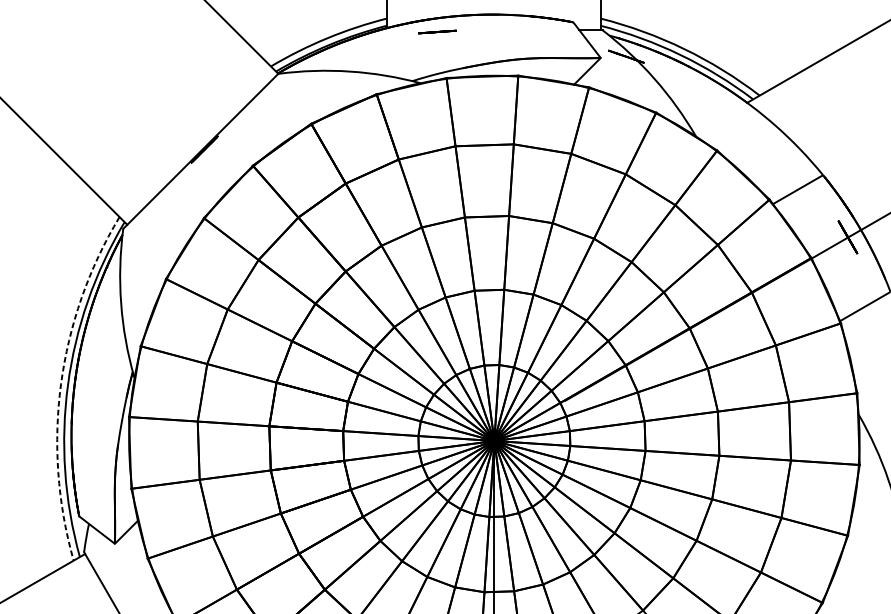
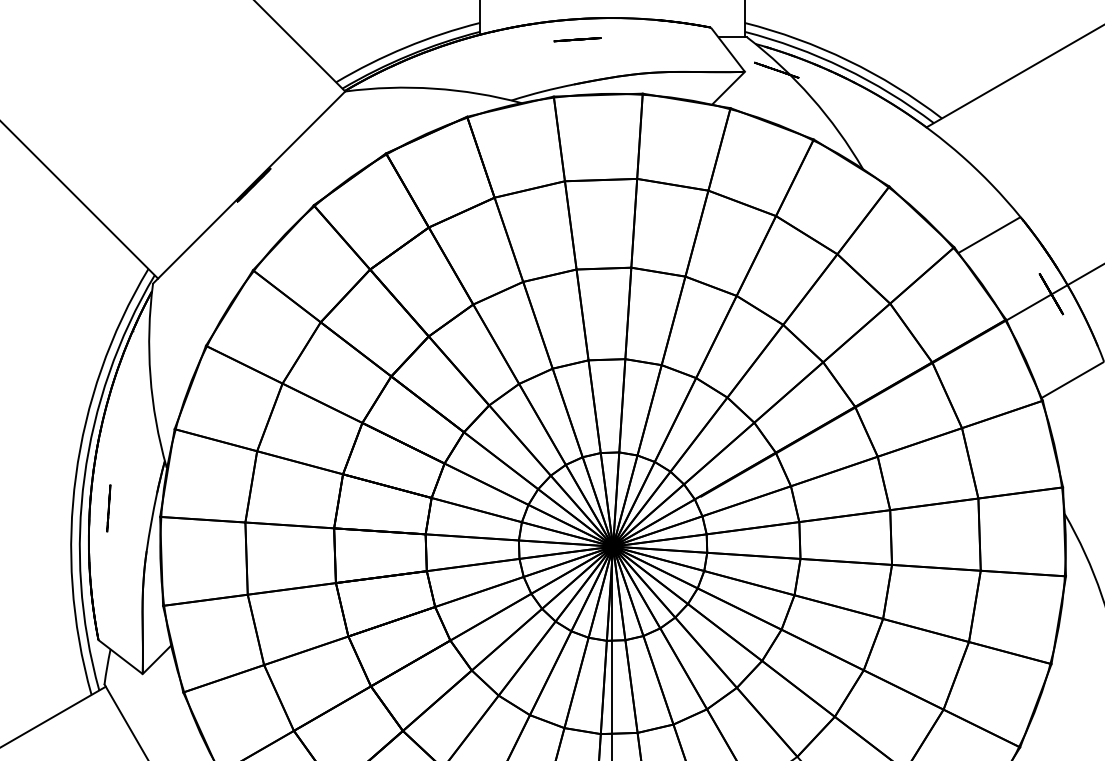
line: (437, 31) -> (577, 39), moved
arc: (60, 384) -> (75, 476), dashed -> solid
line: (87, 410) -> (108, 508), added

